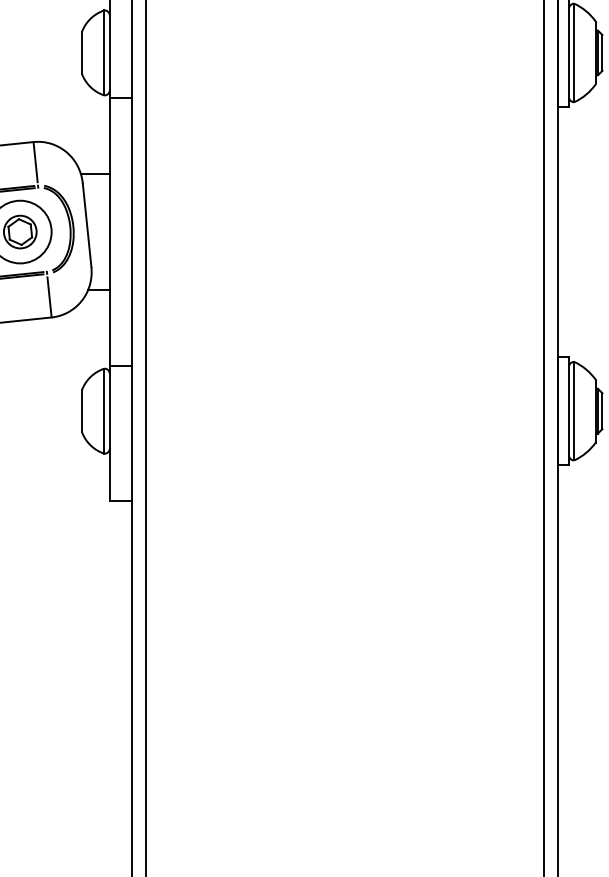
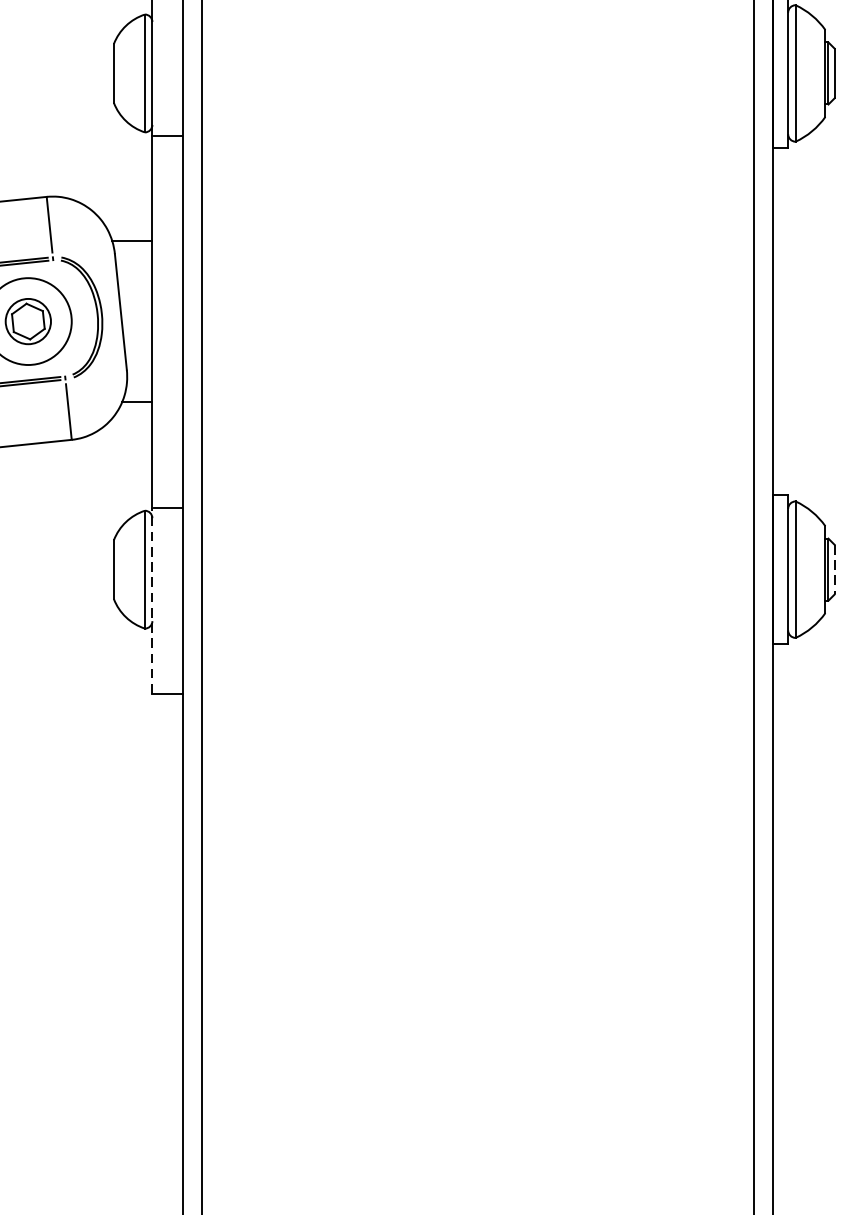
line: (602, 411) -> (834, 570), solid -> dashed
line: (109, 433) -> (151, 600), solid -> dashed

